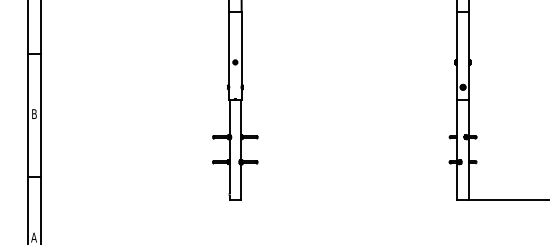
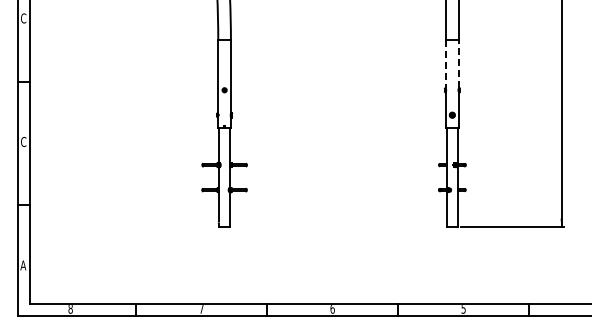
line: (457, 36) -> (446, 64), solid -> dashed
line: (469, 36) -> (458, 64), solid -> dashed
text: (34, 113) -> (23, 141), B -> C

